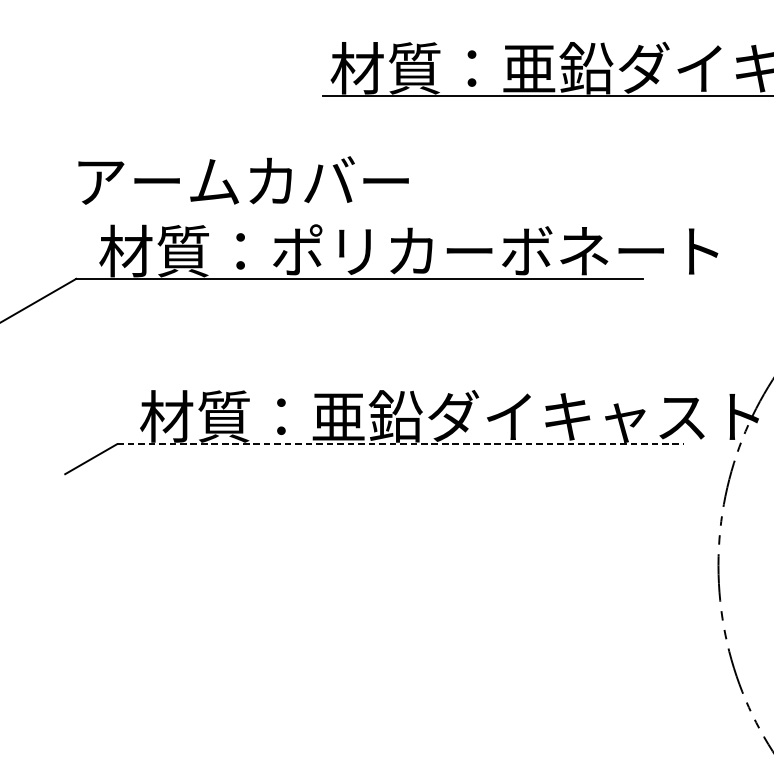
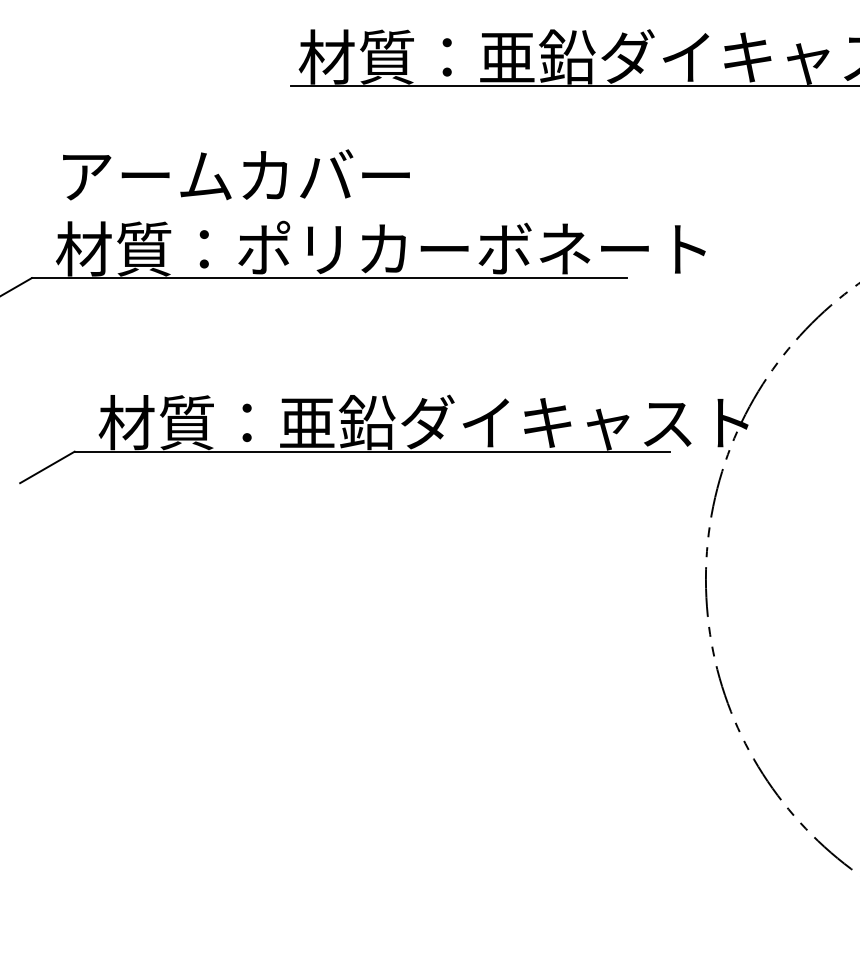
text: (243, 180) -> (236, 174), moved
line: (400, 444) -> (372, 451), dashed -> solid

